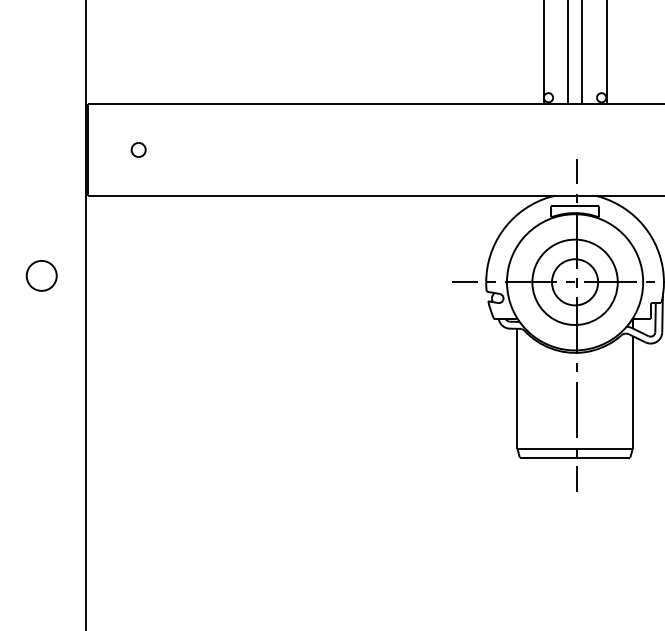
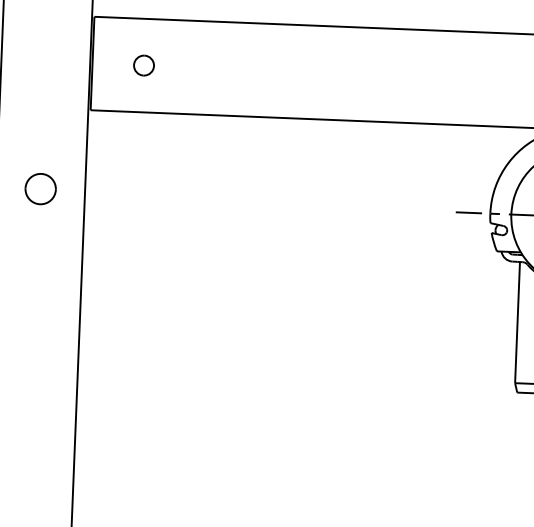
part: (138, 149) -> (143, 65), size x1.4

